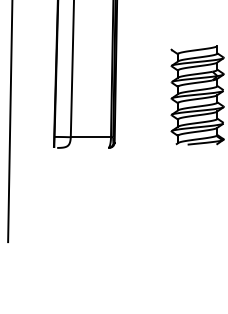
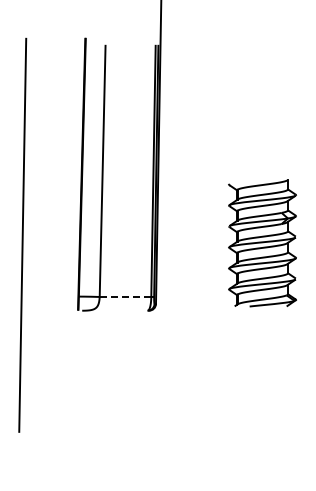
line: (90, 136) -> (125, 296), solid -> dashed

